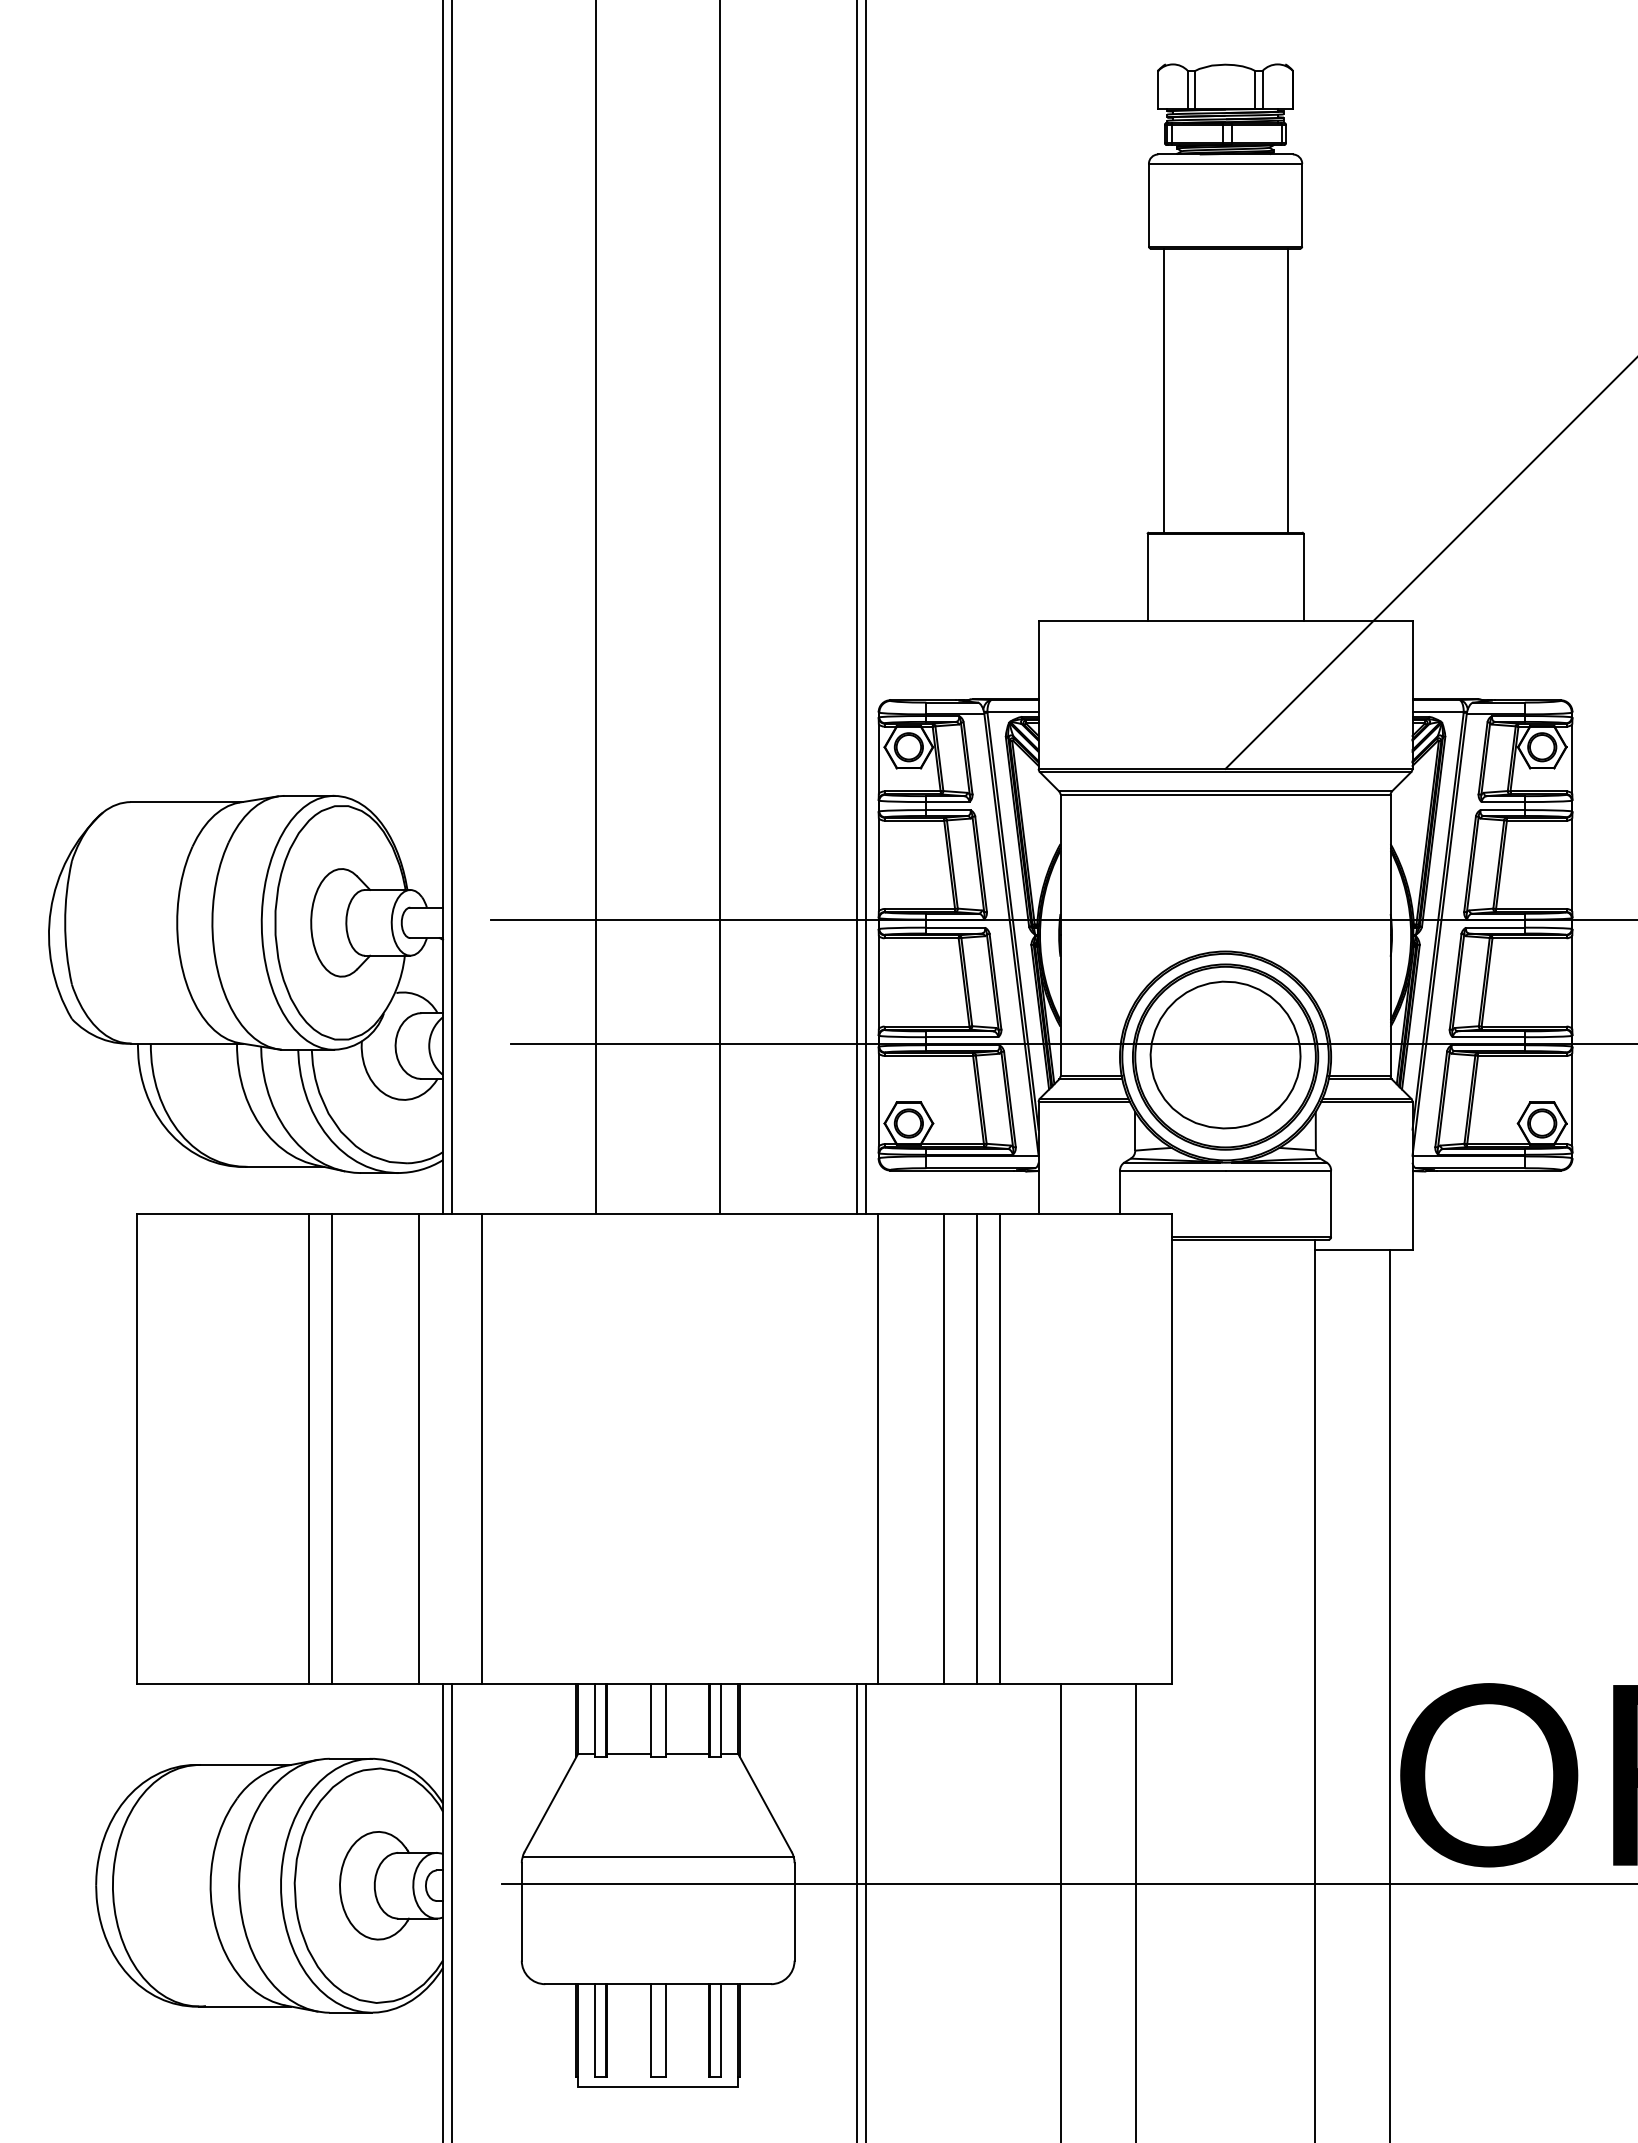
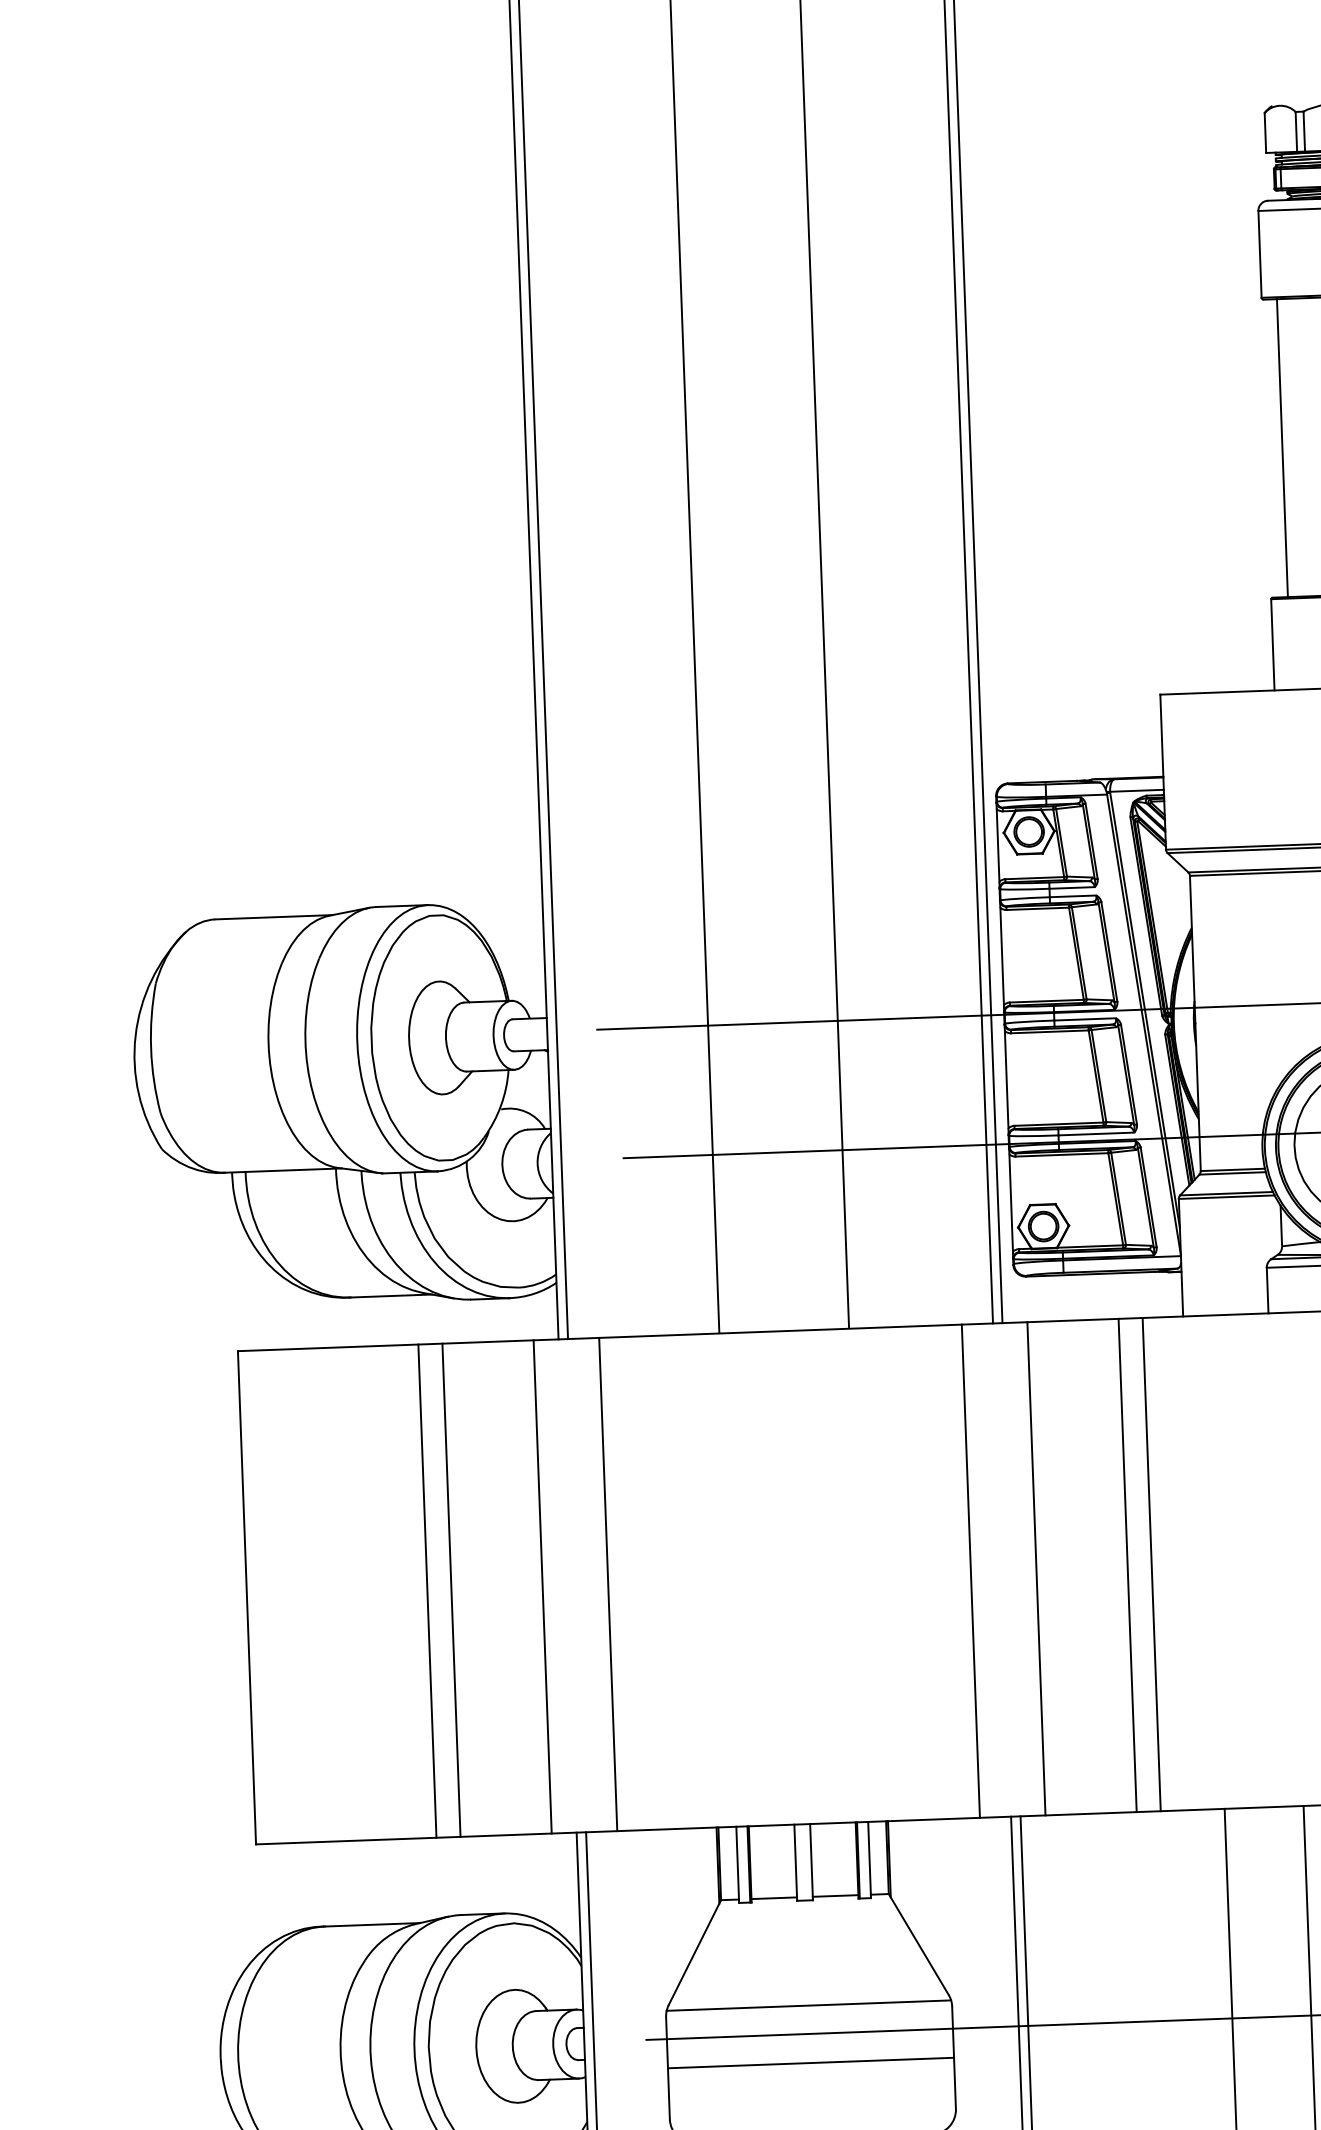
line: (877, 1449) -> (970, 1571), moved
line: (944, 1449) -> (1036, 1569), moved
line: (657, 1911) -> (810, 2062), added

